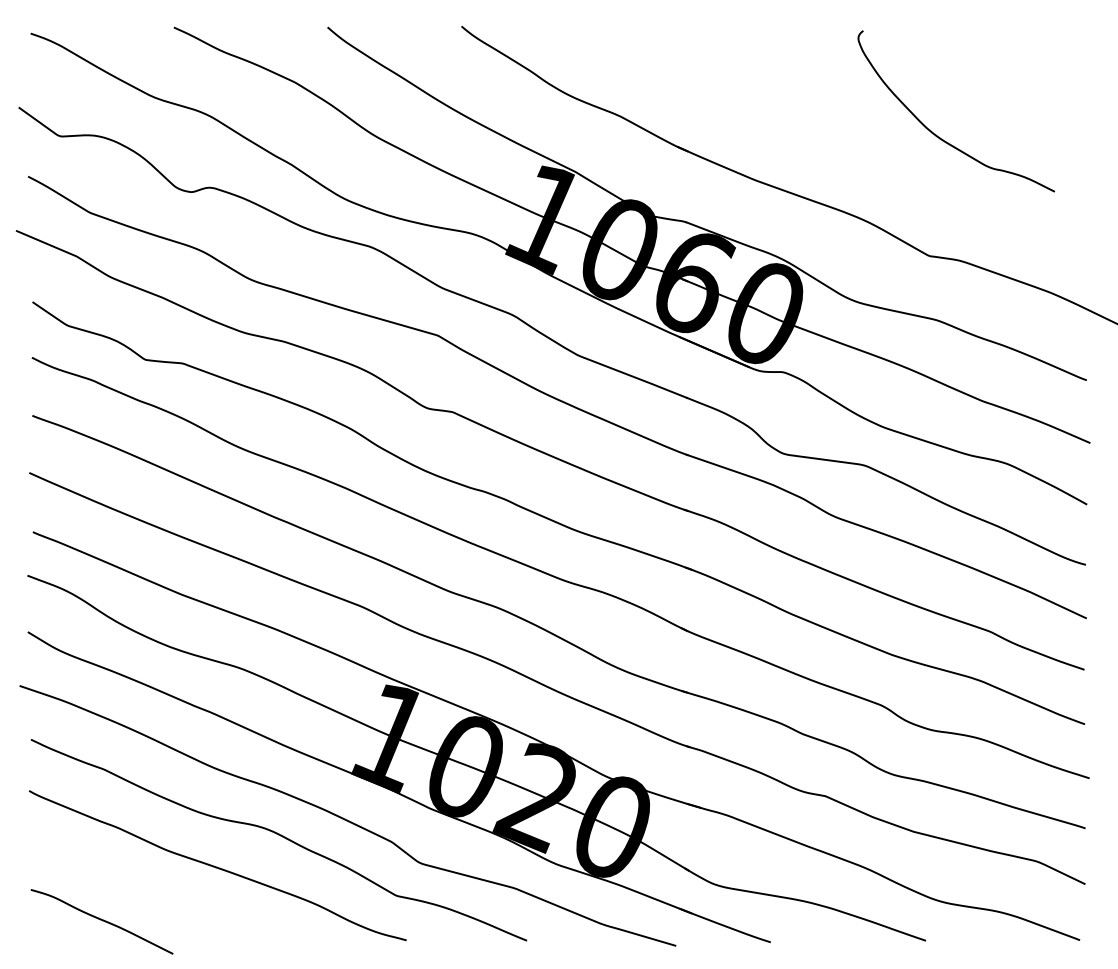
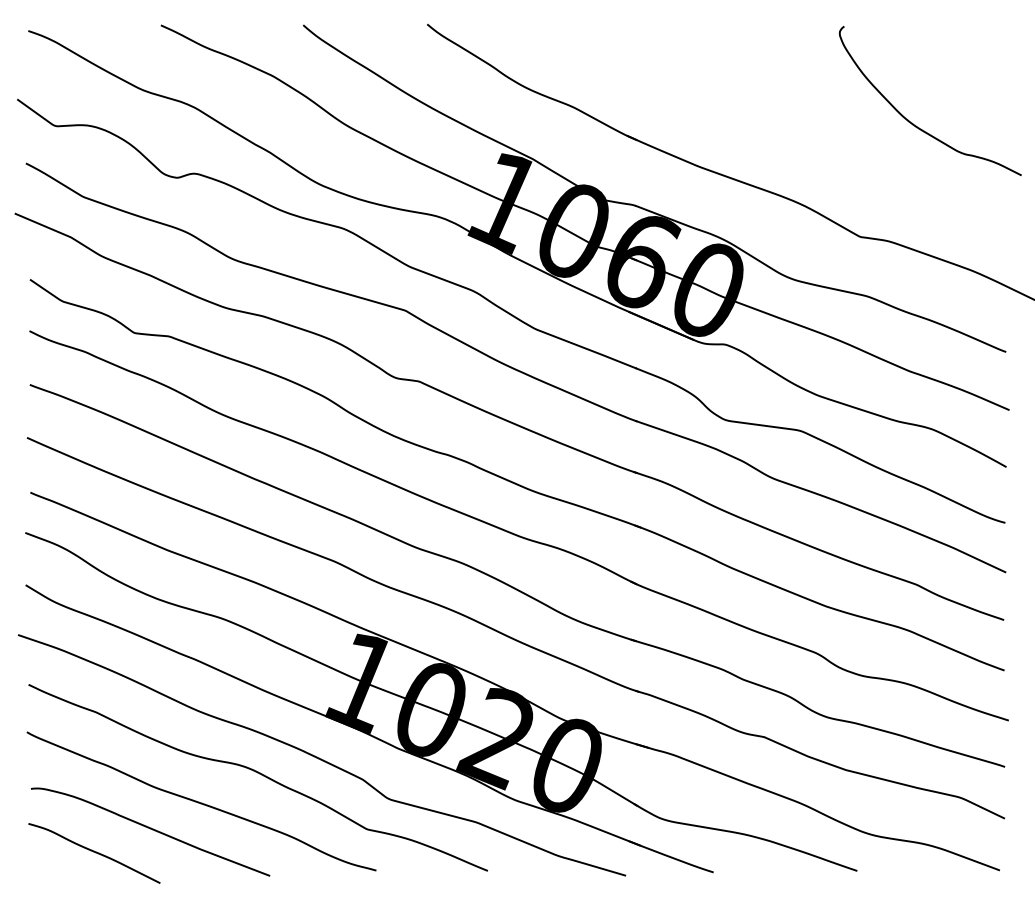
curve: (937, 134) -> (912, 122), moved
curve: (162, 895) -> (150, 829), added

